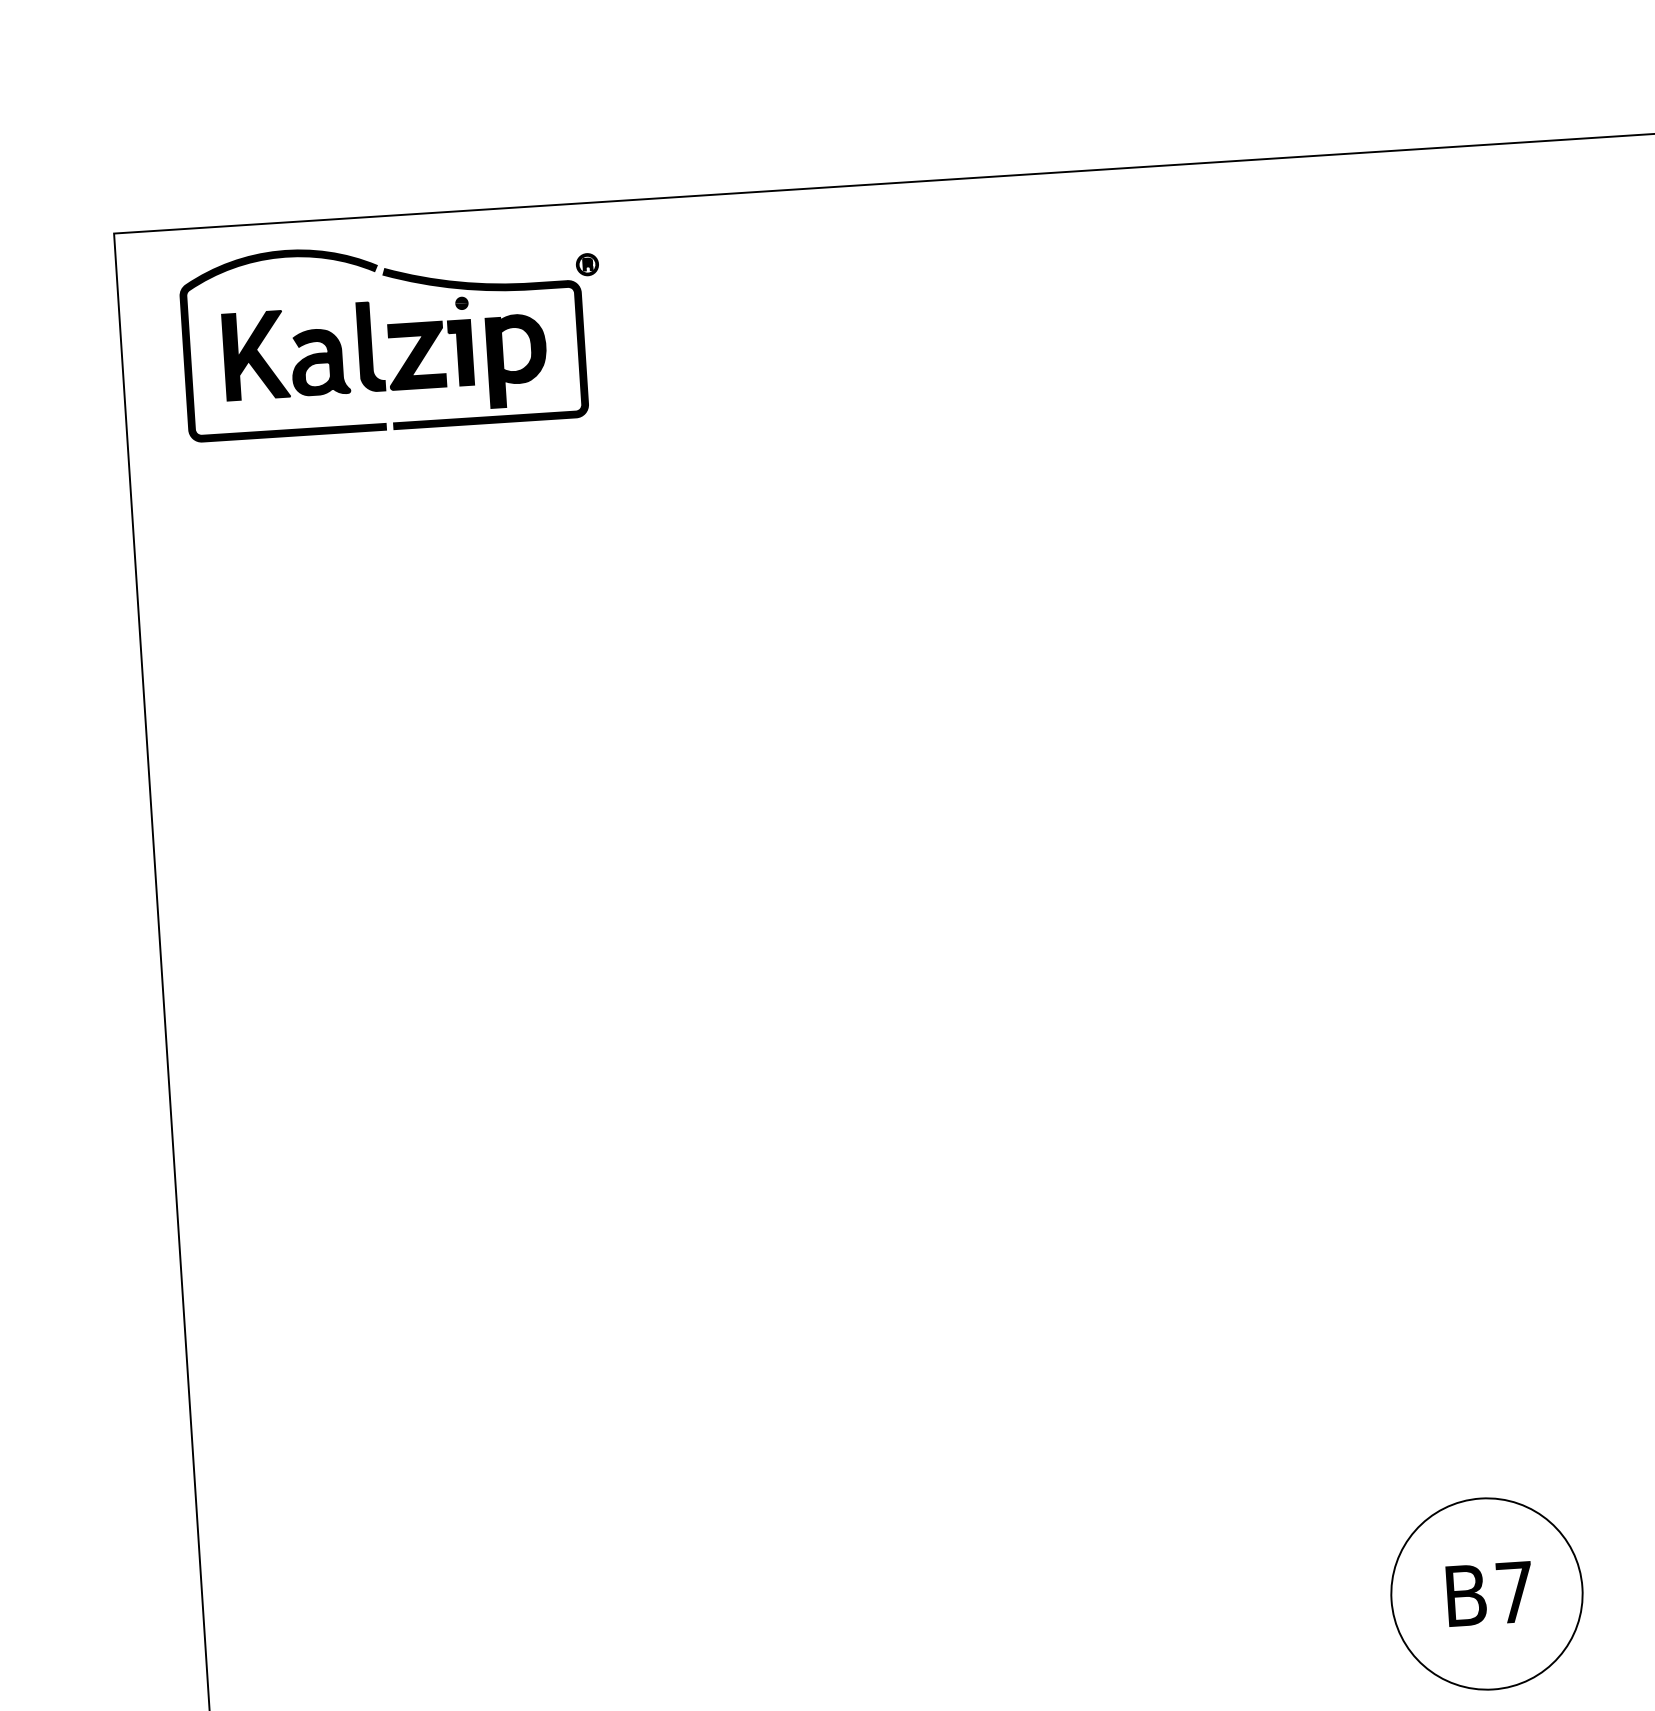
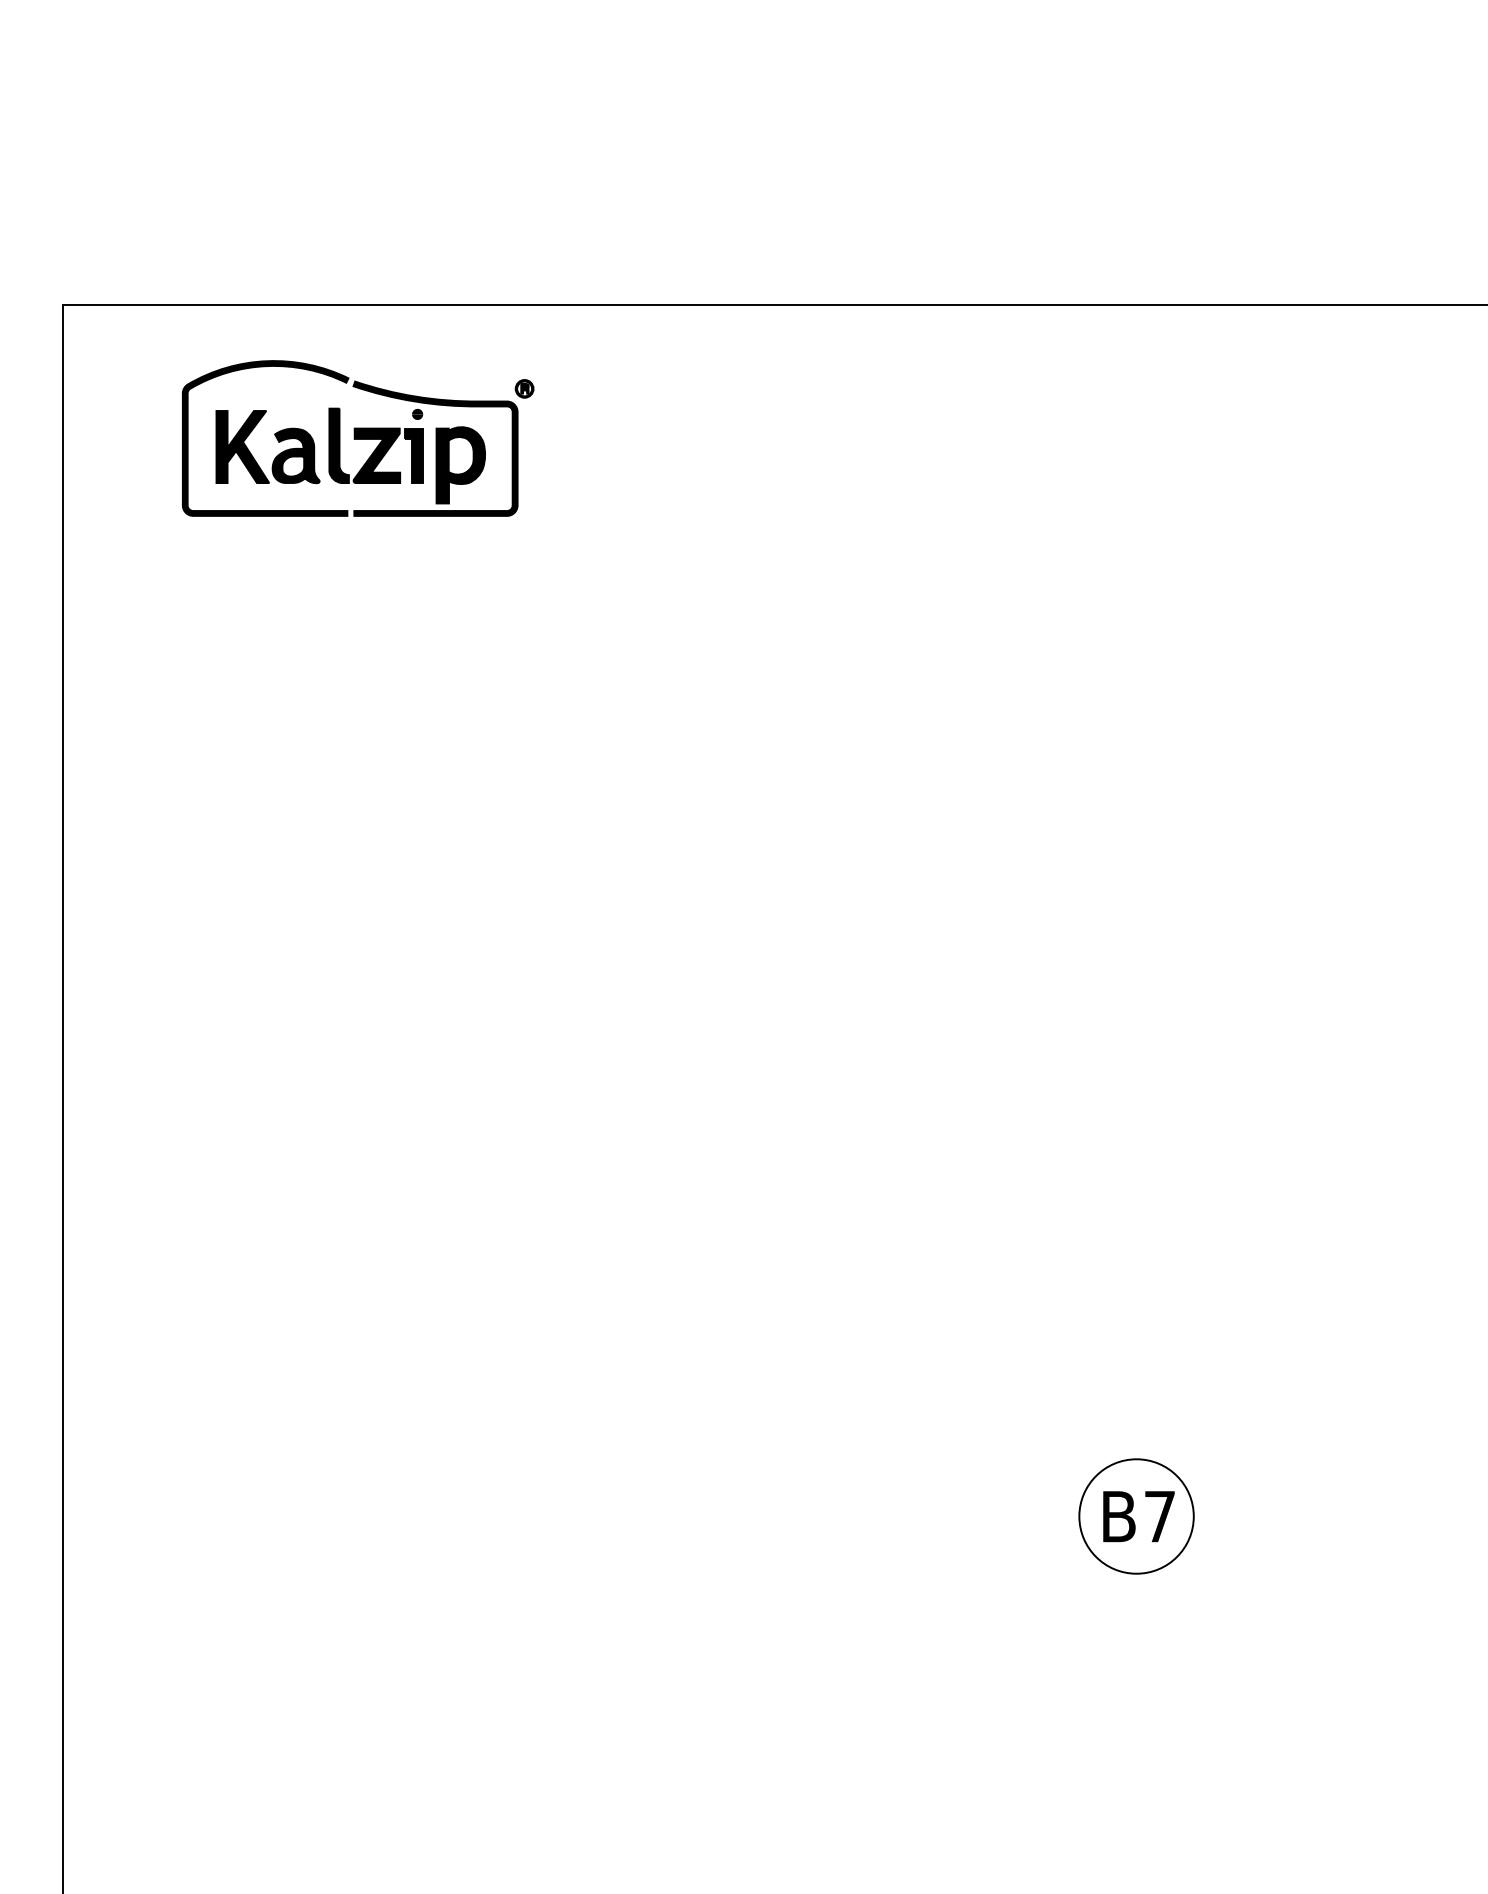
part: (393, 336) -> (358, 438), moved
circle: (1486, 1594) -> (1136, 1516), size x0.71

